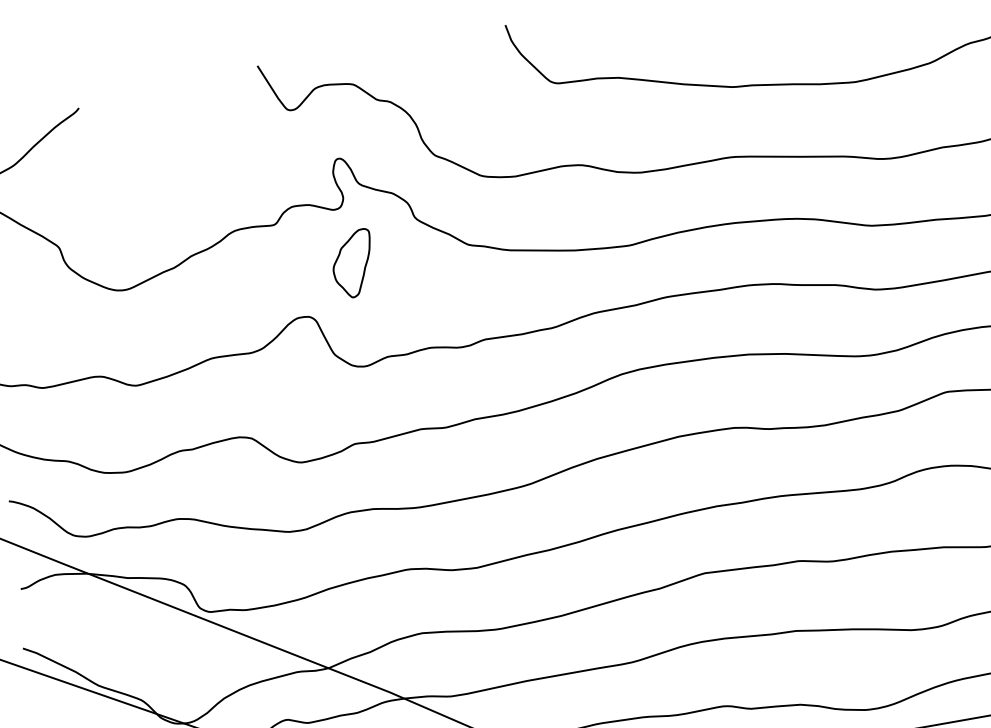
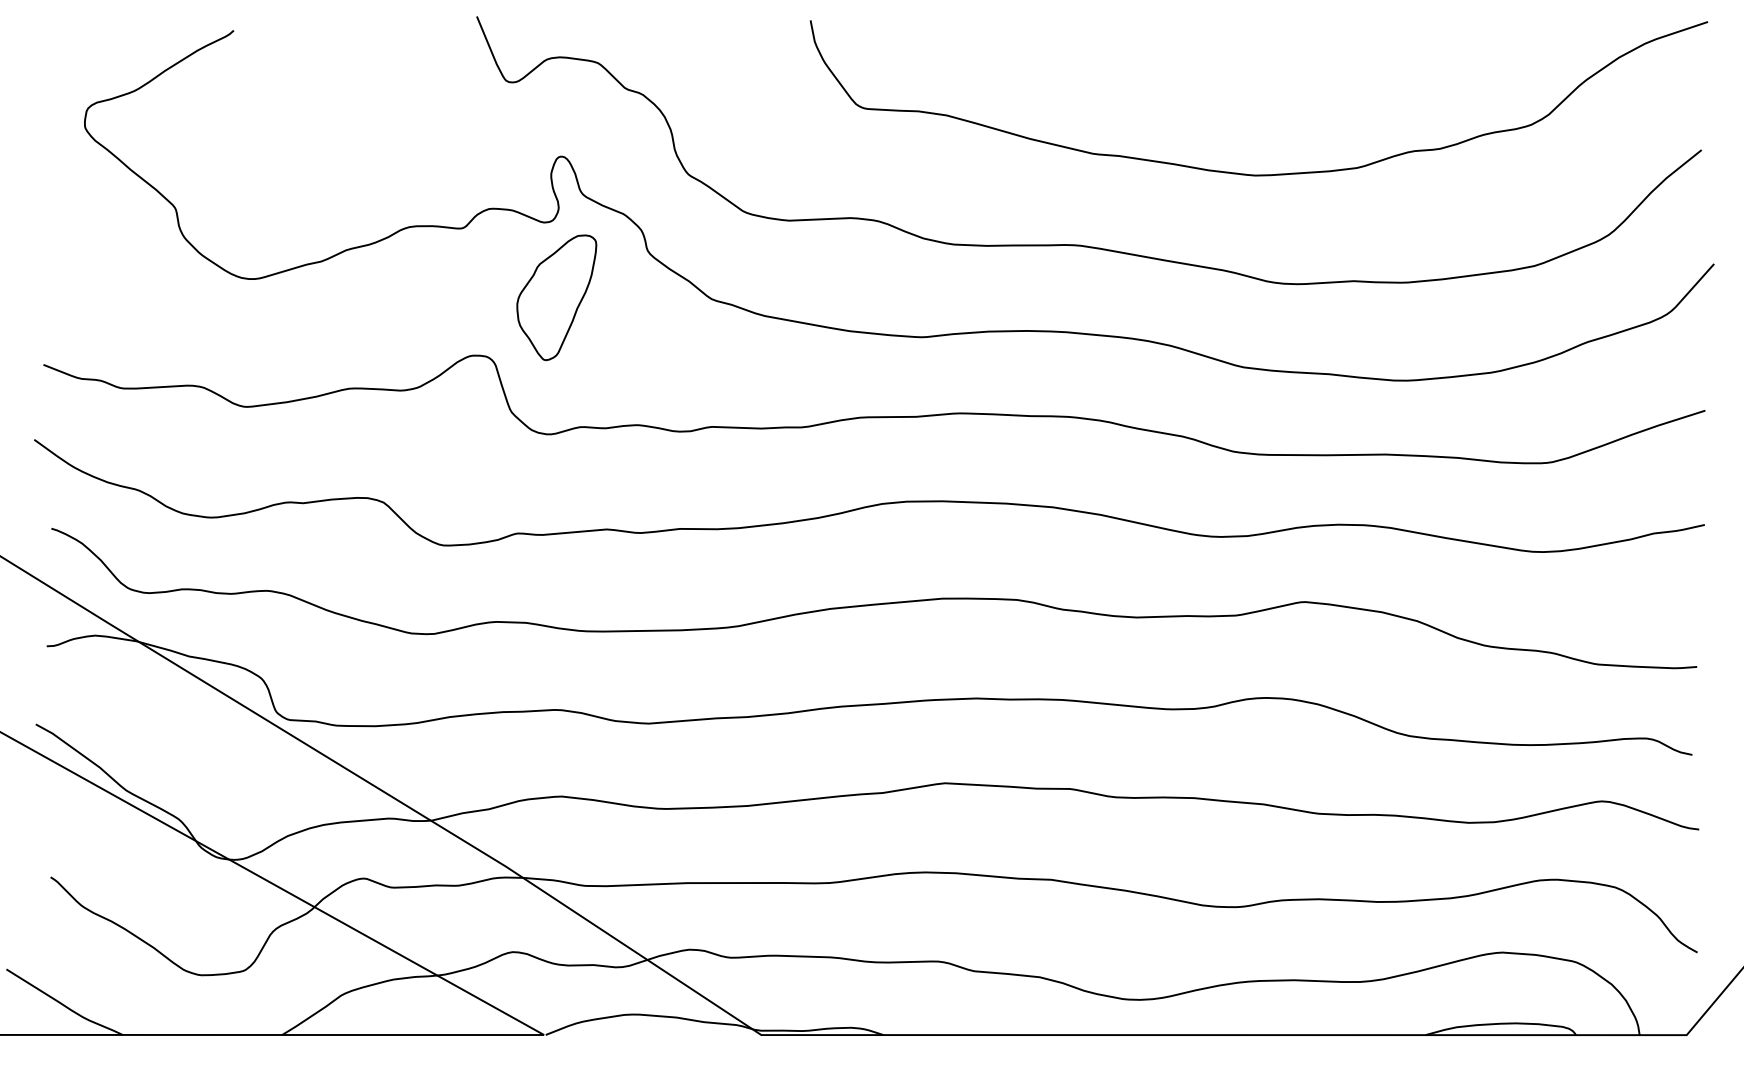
part: (353, 263) -> (556, 297), size x1.43

